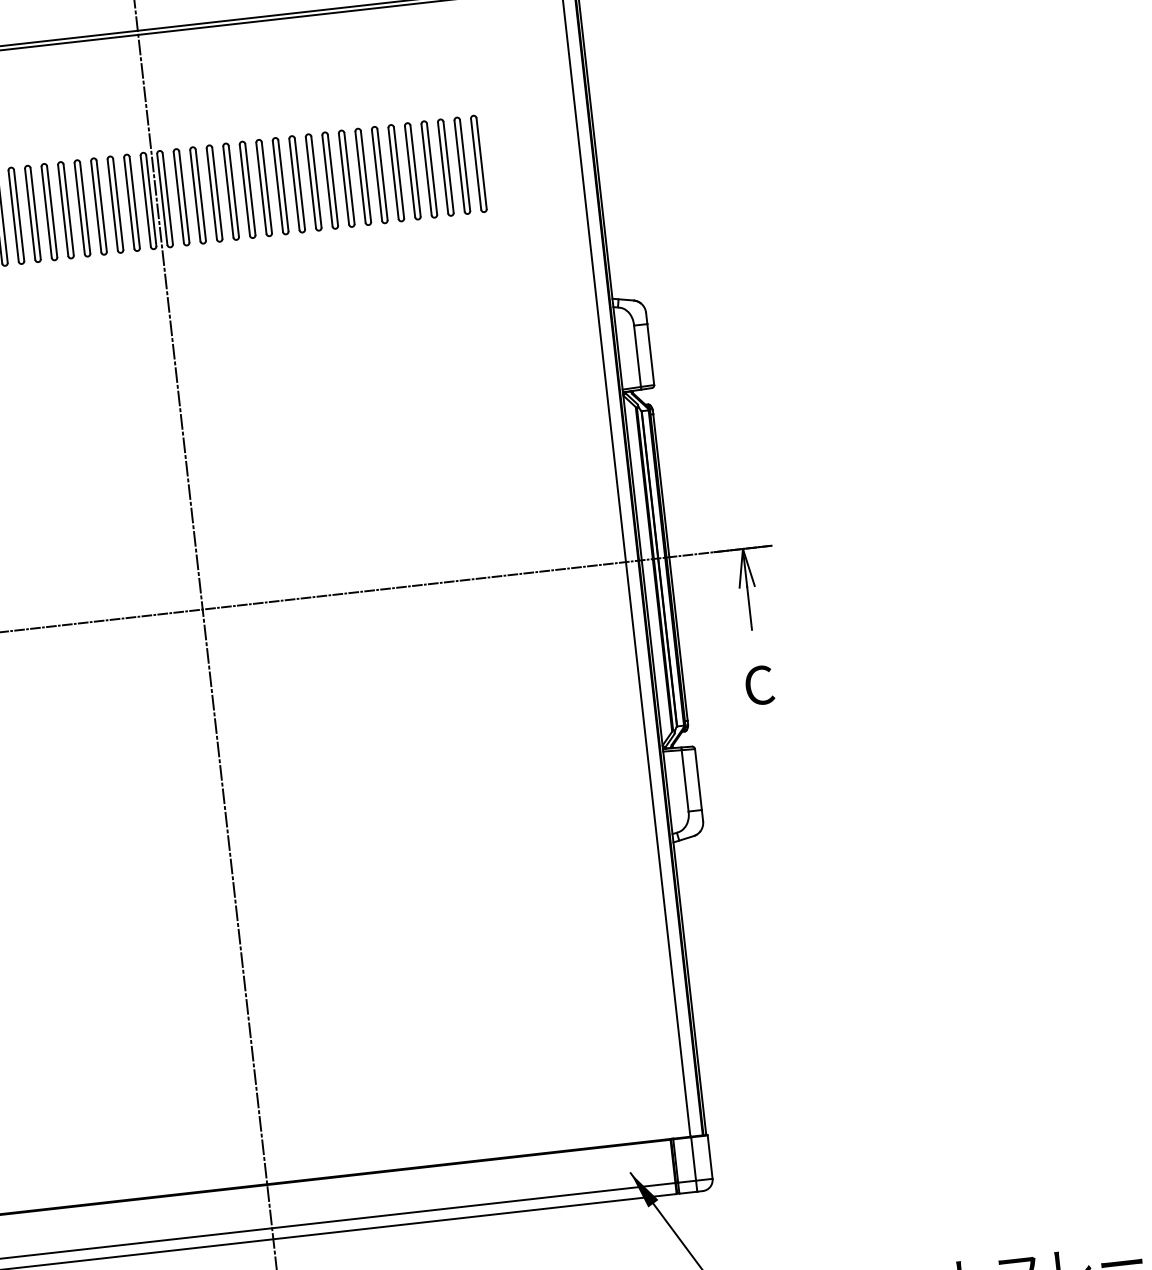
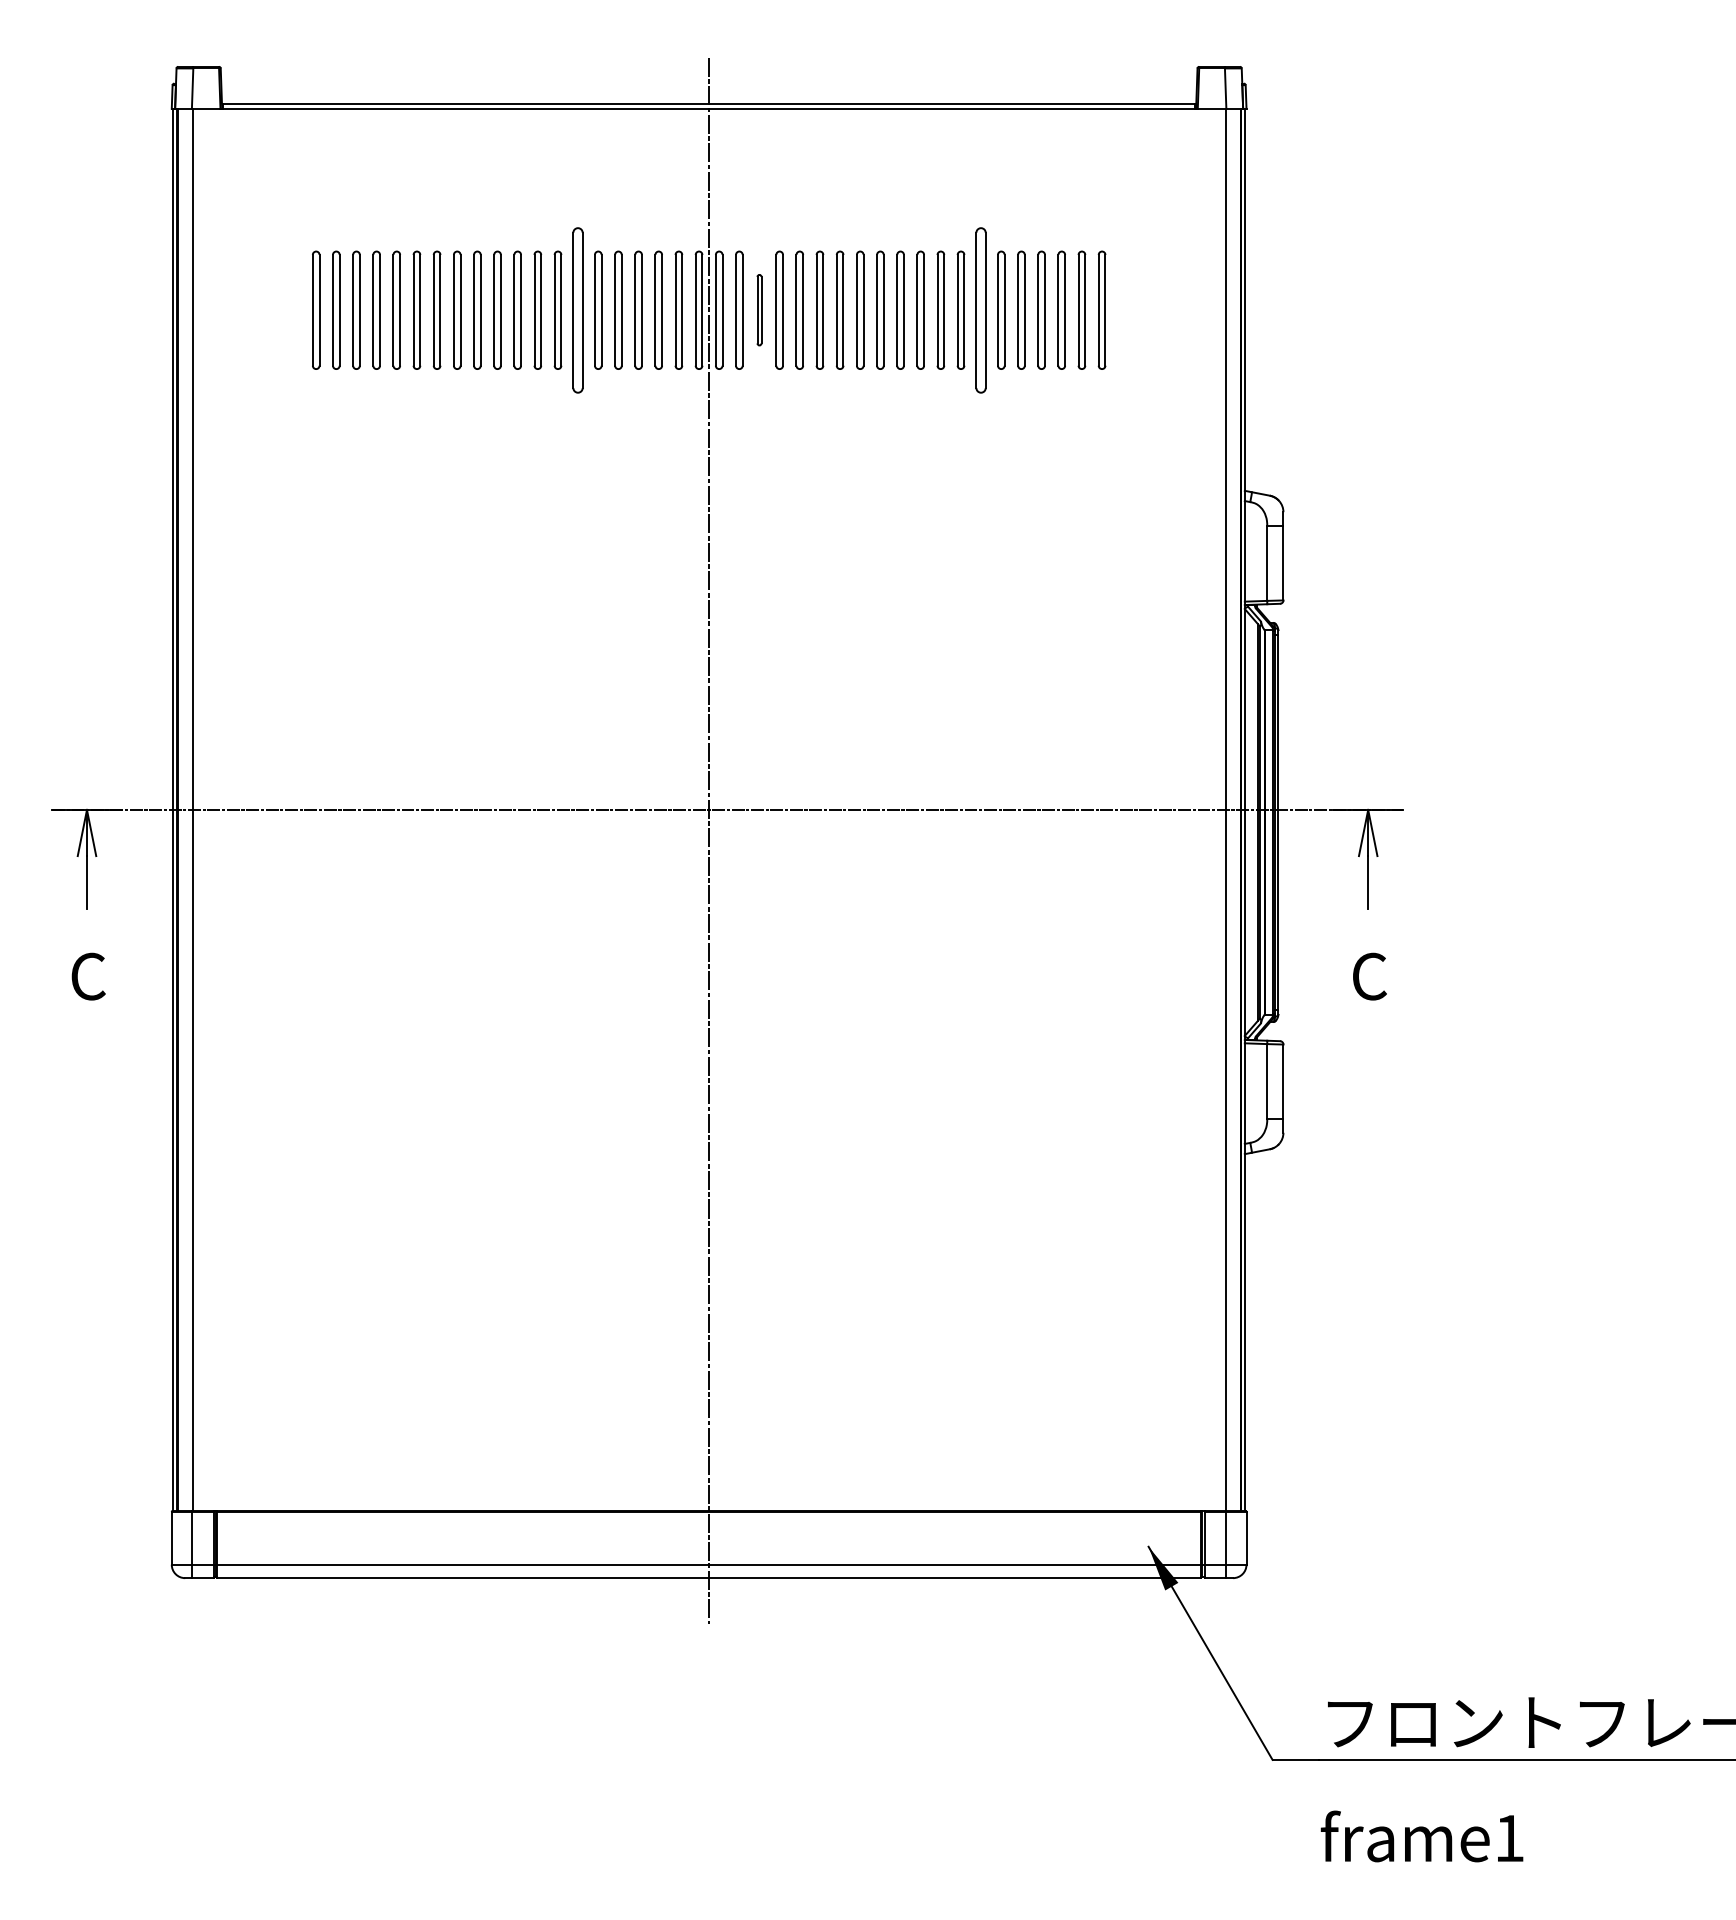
part: (379, 174) -> (981, 309), size x1.4
part: (198, 194) -> (759, 309), size x0.6
part: (49, 211) -> (578, 309), size x1.4

